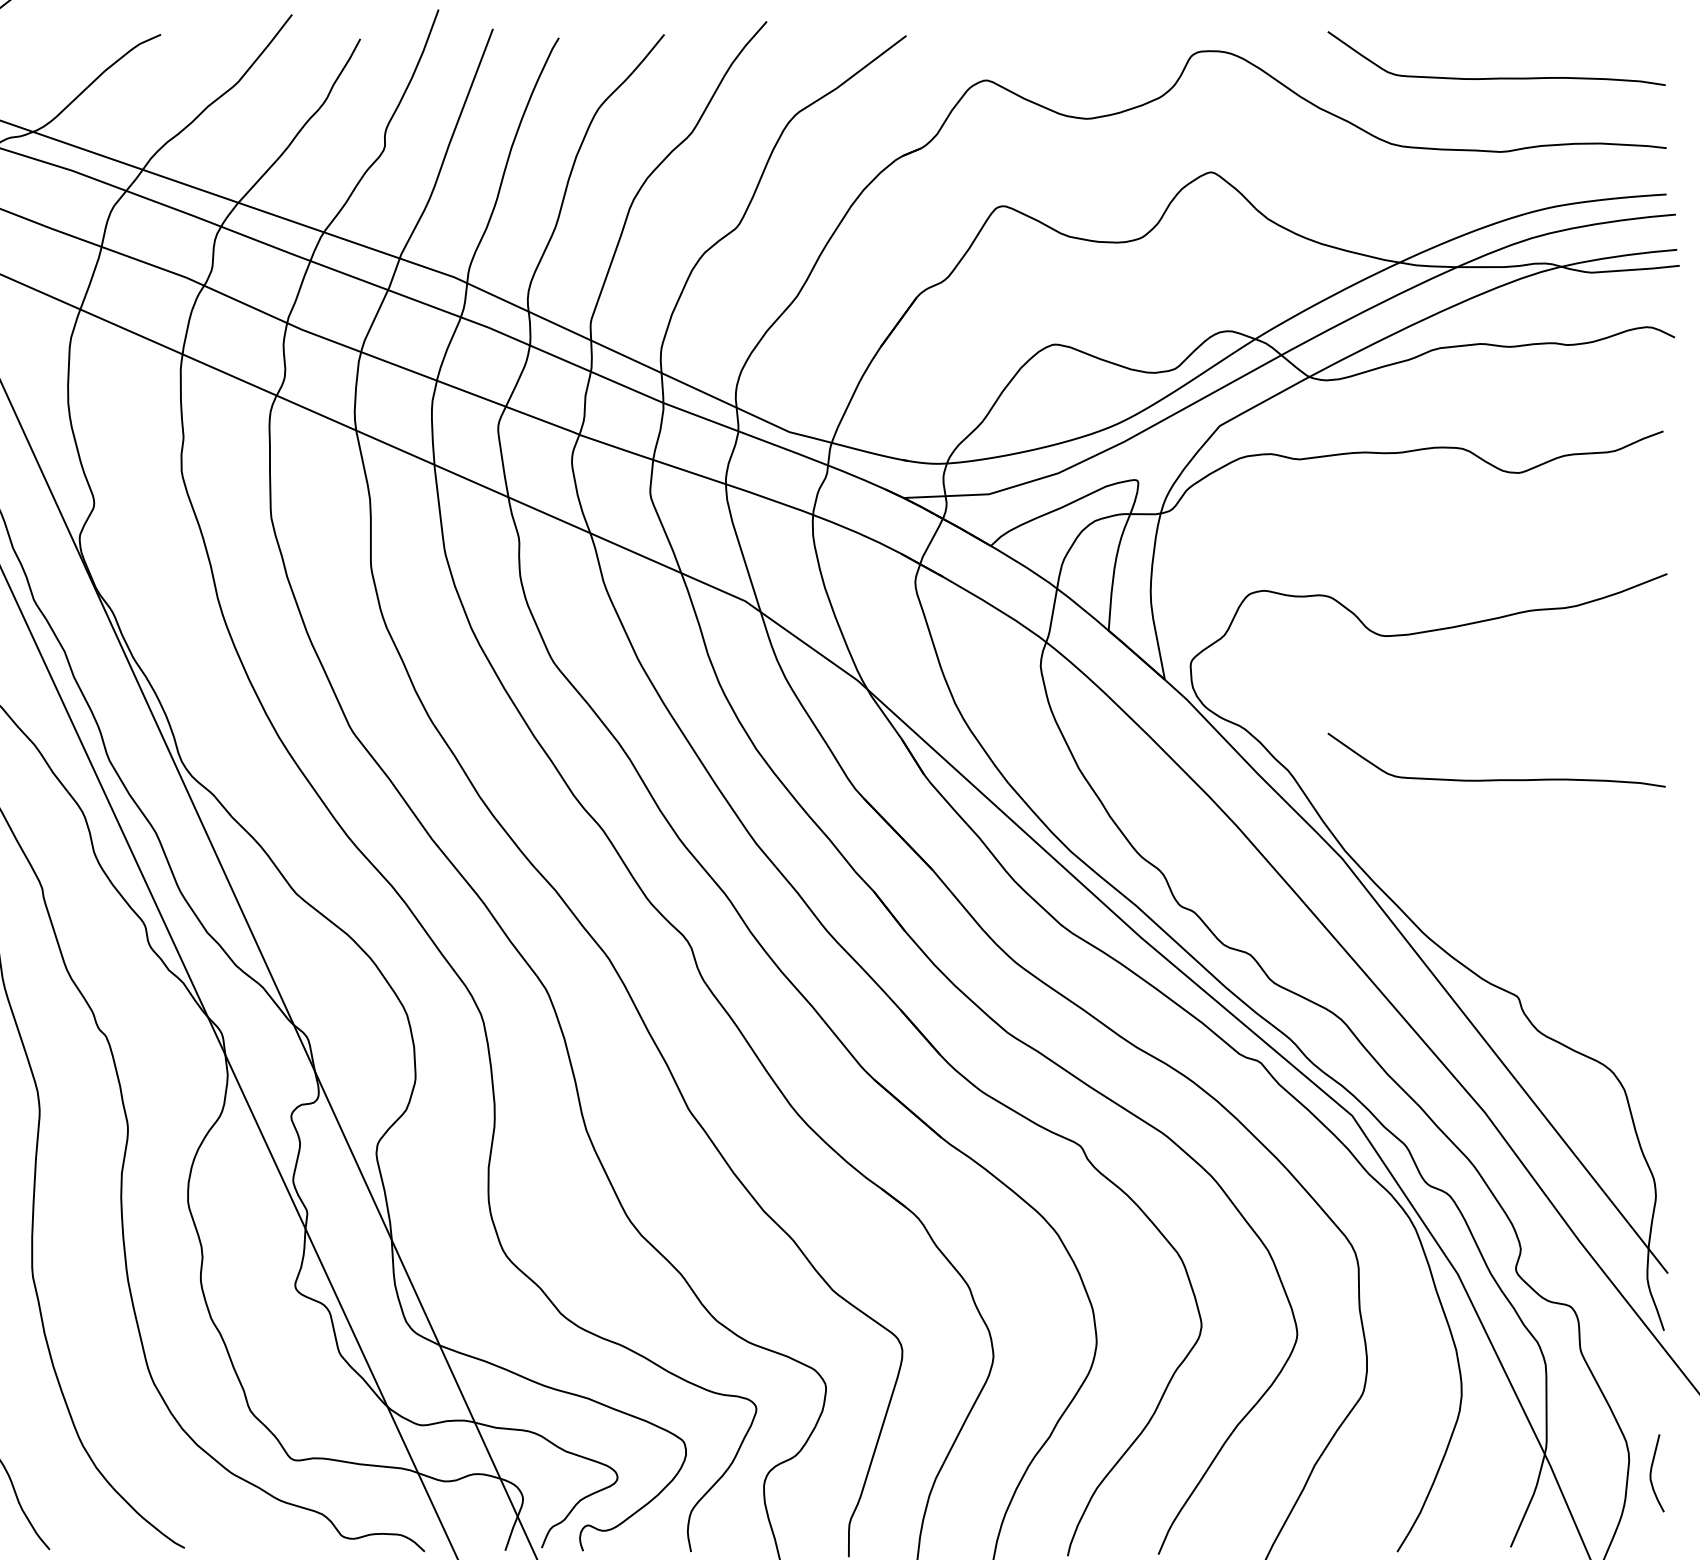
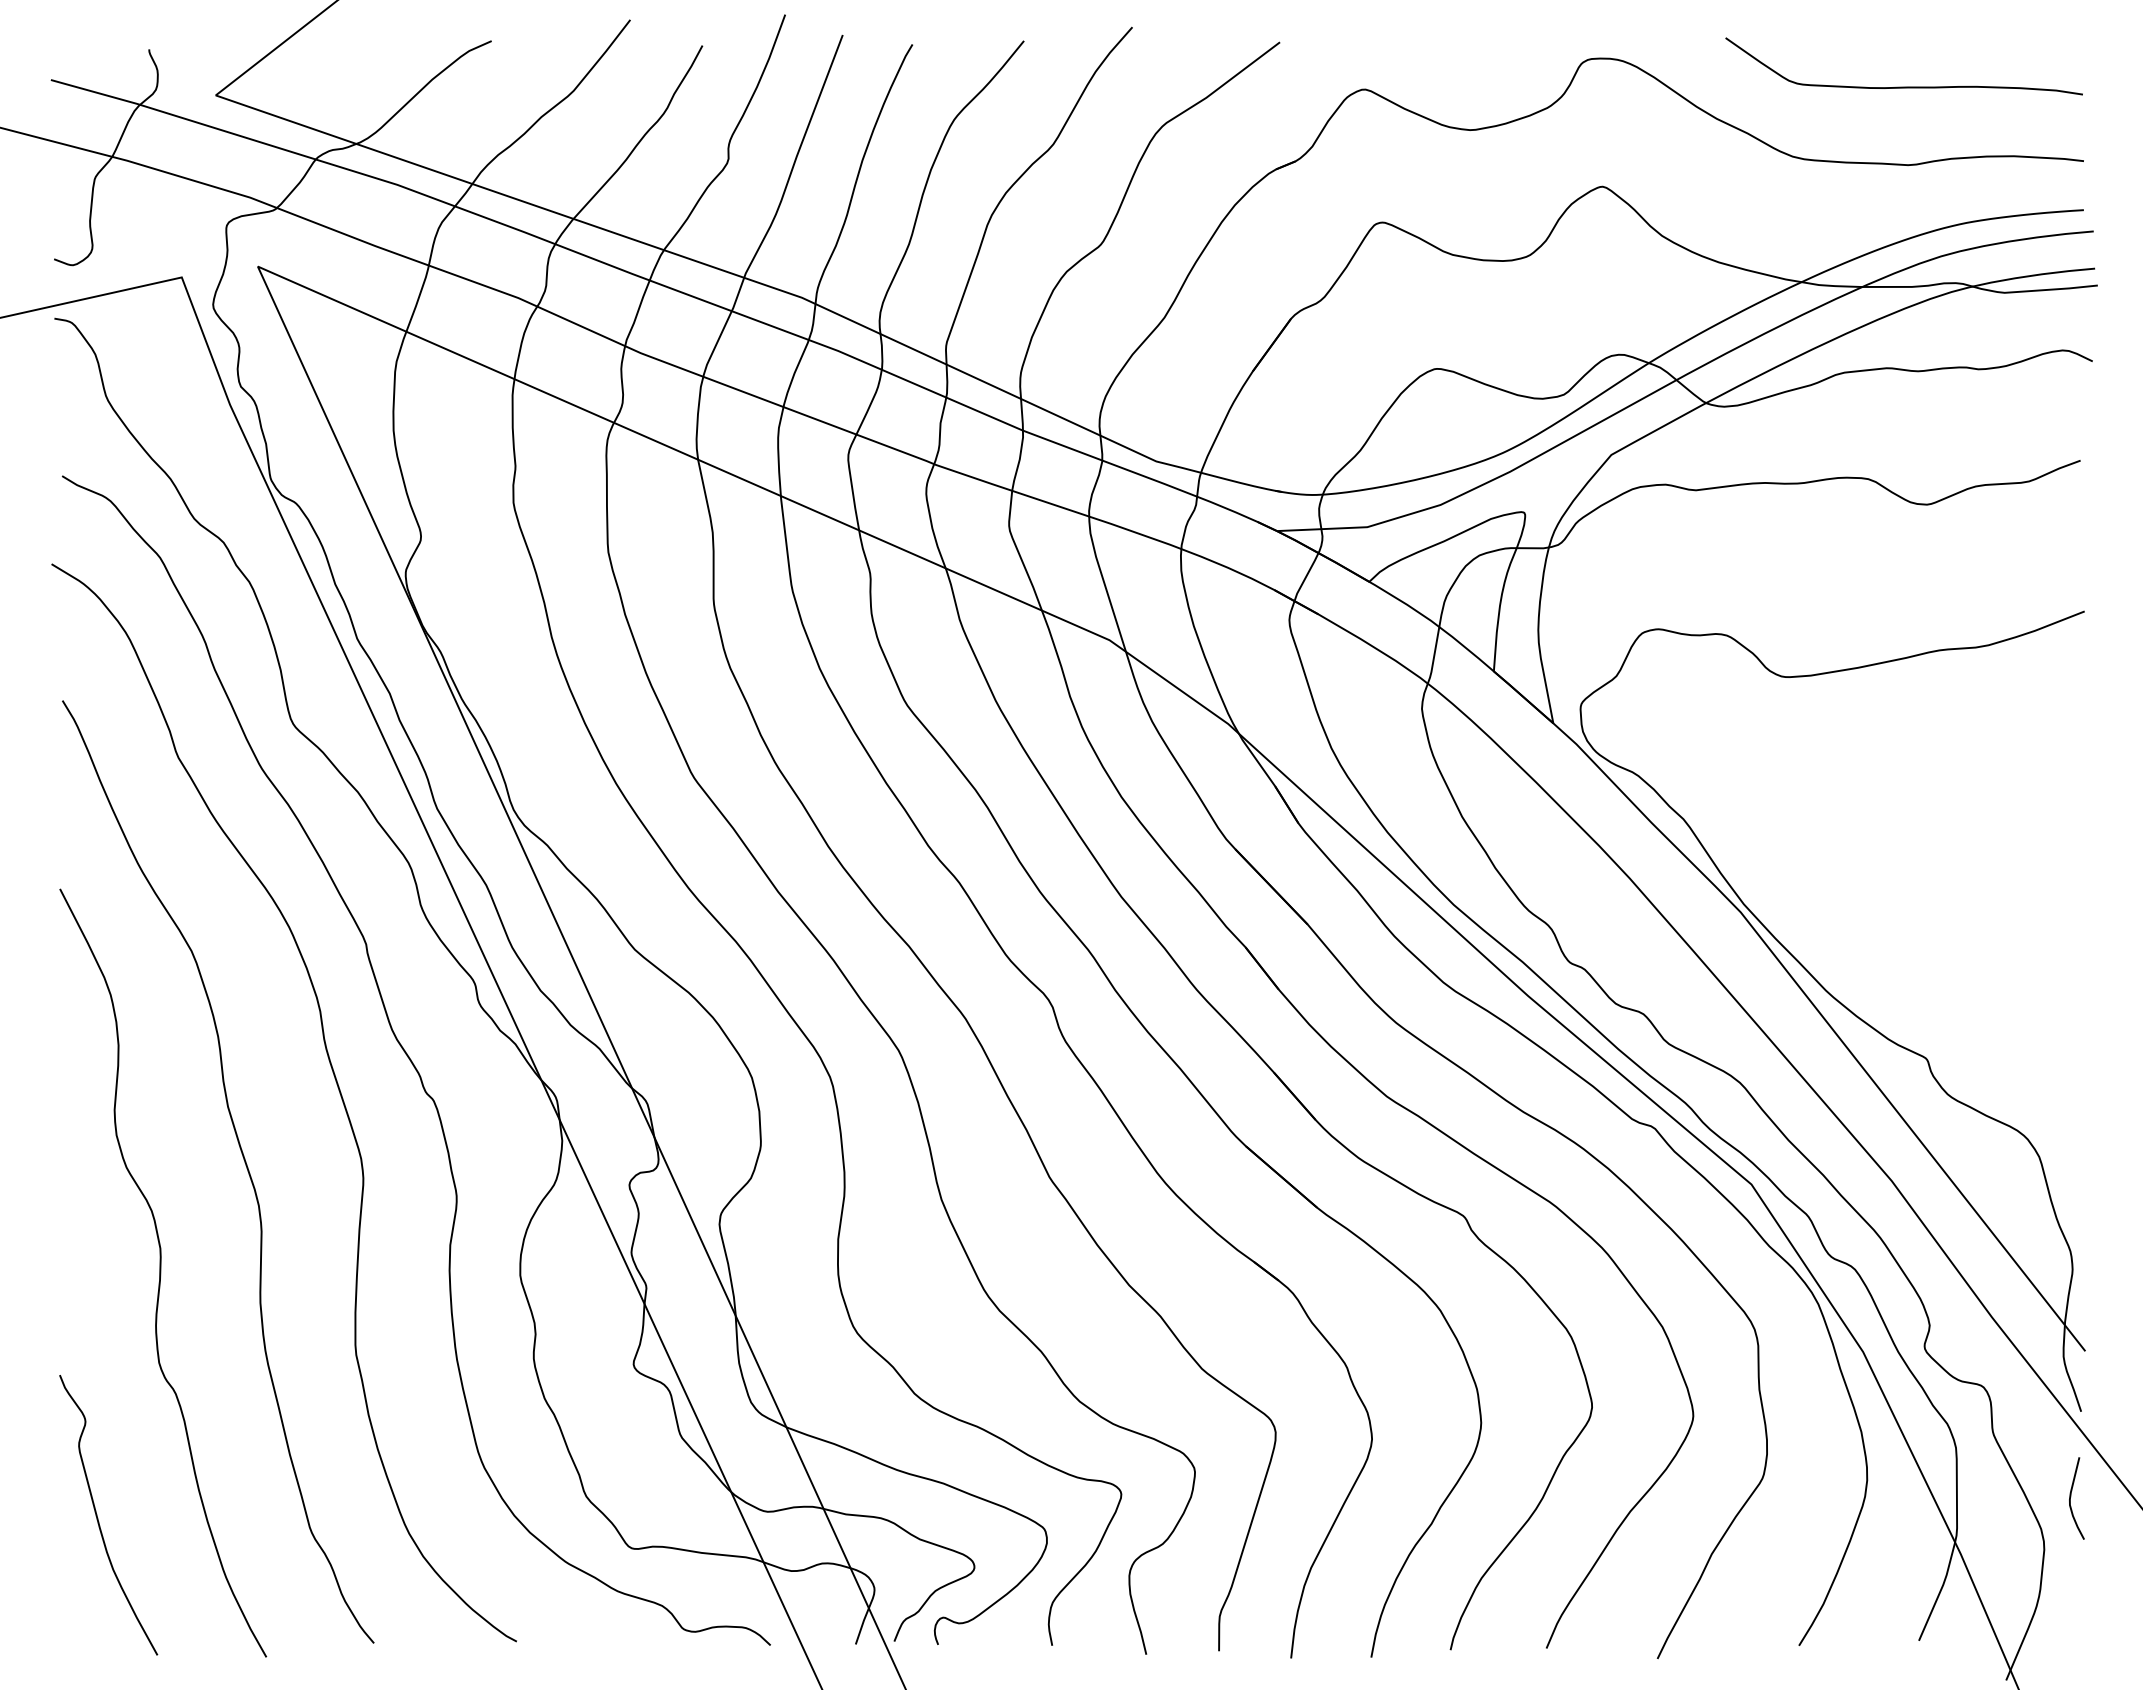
curve: (1496, 779) -> (1903, 828), removed
curve: (1652, 1471) -> (2071, 1496), moved

